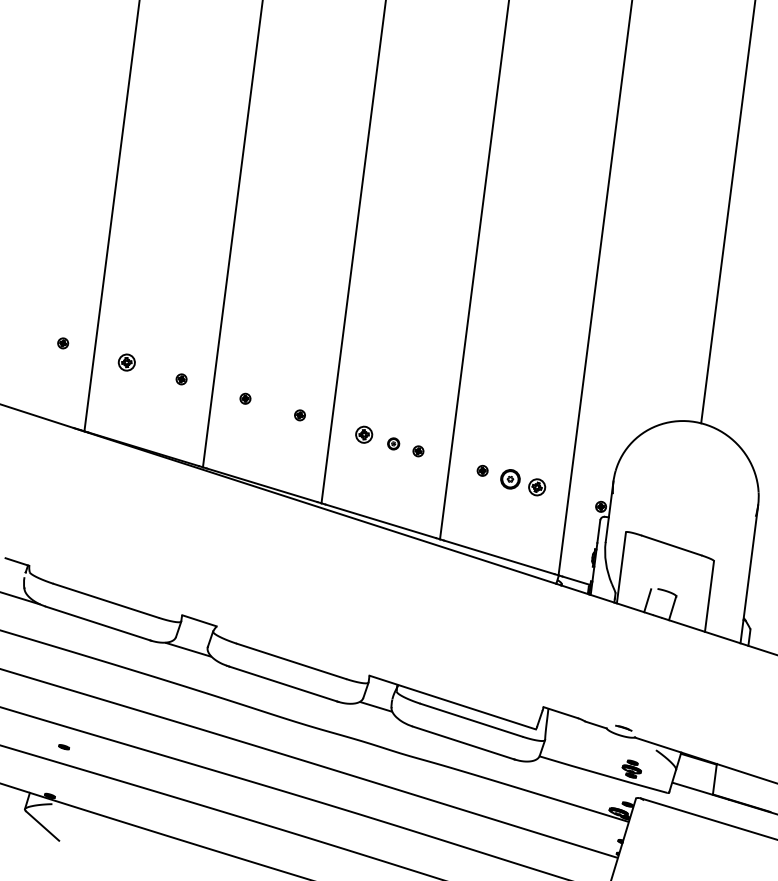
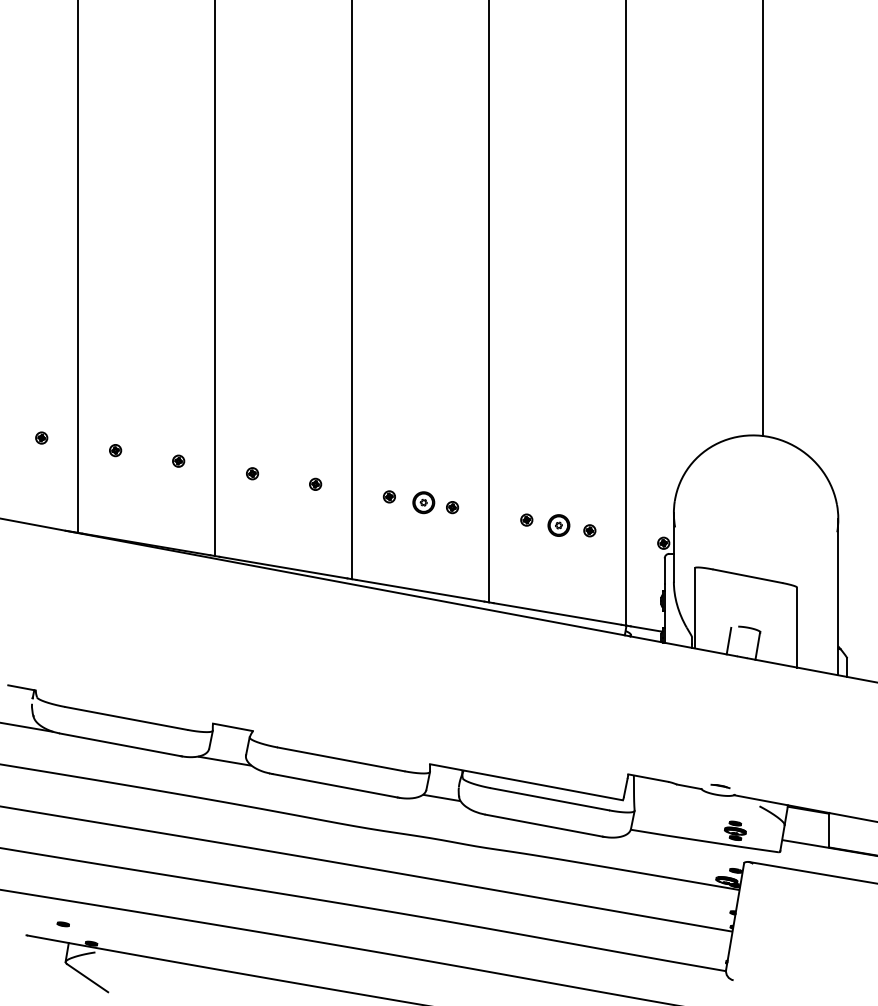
part: (126, 362) -> (115, 450), size x0.62
part: (363, 434) -> (388, 496), size x0.62
part: (393, 443) -> (423, 502), size x1.67
part: (536, 487) -> (589, 530), size x0.62
part: (63, 747) -> (62, 924), moved

